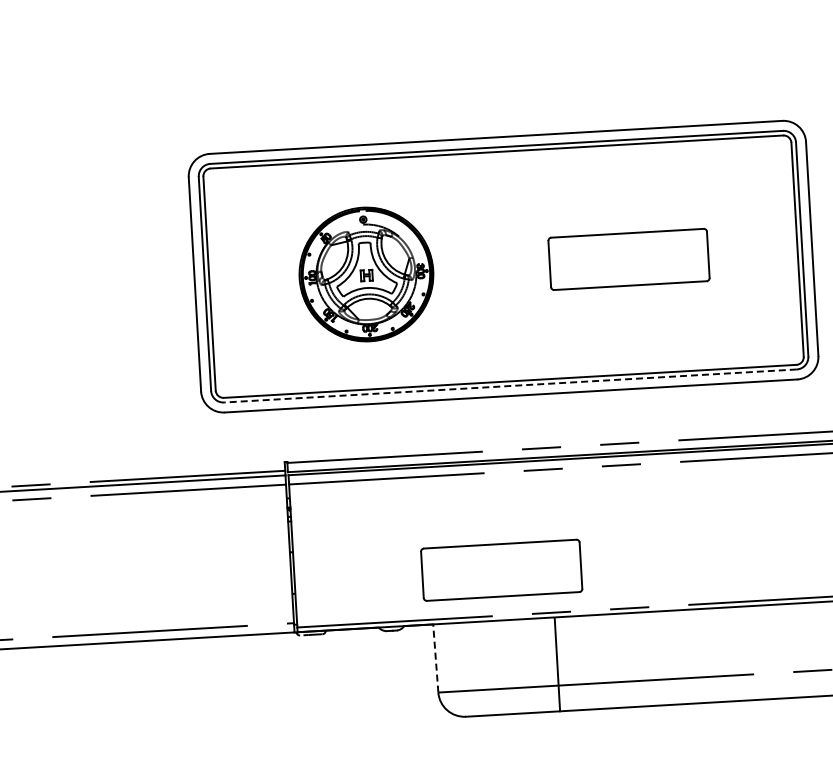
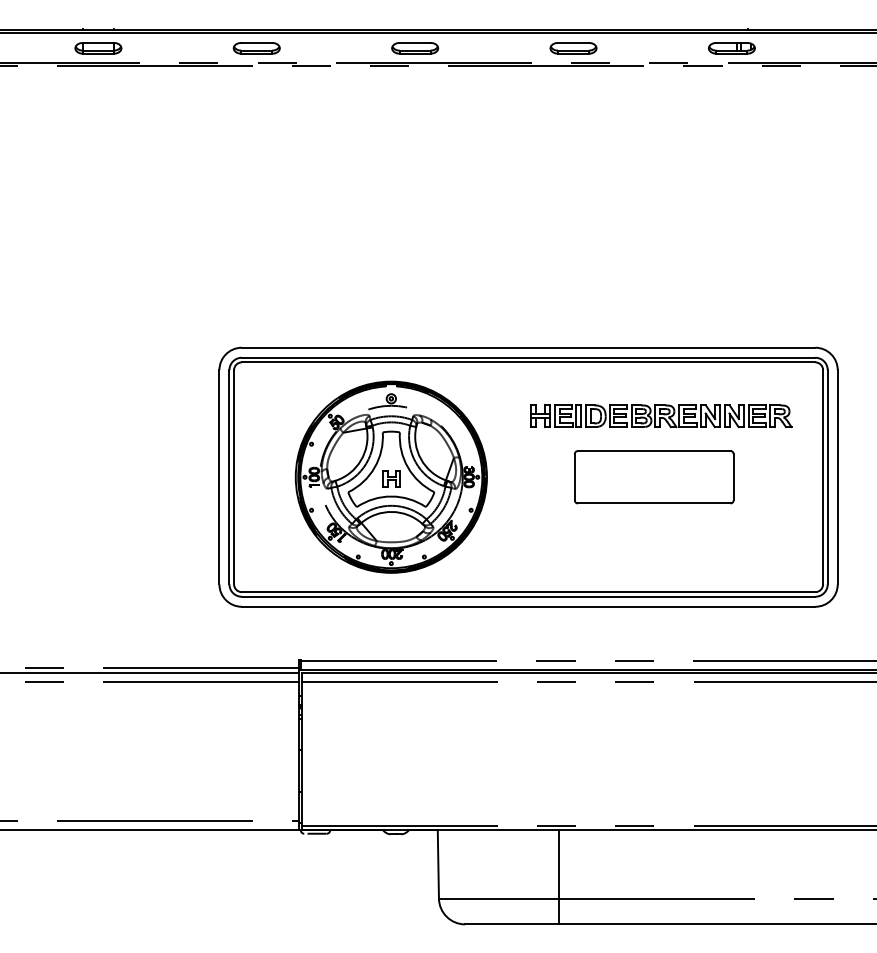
part: (632, 198) -> (661, 416), added
part: (365, 273) -> (390, 476), size x1.43
line: (510, 385) -> (528, 596), dashed -> solid
part: (501, 570) -> (509, 780), removed
line: (435, 658) -> (438, 864), dashed -> solid

